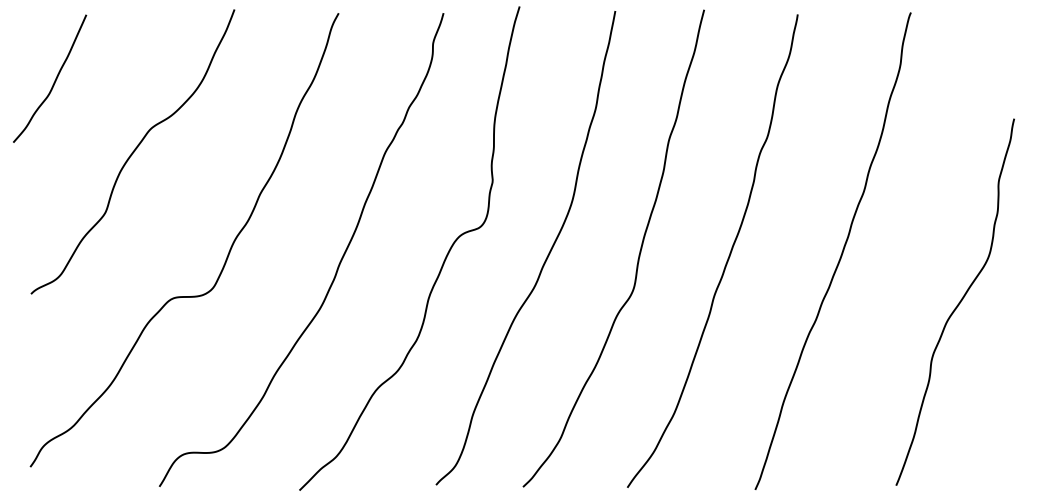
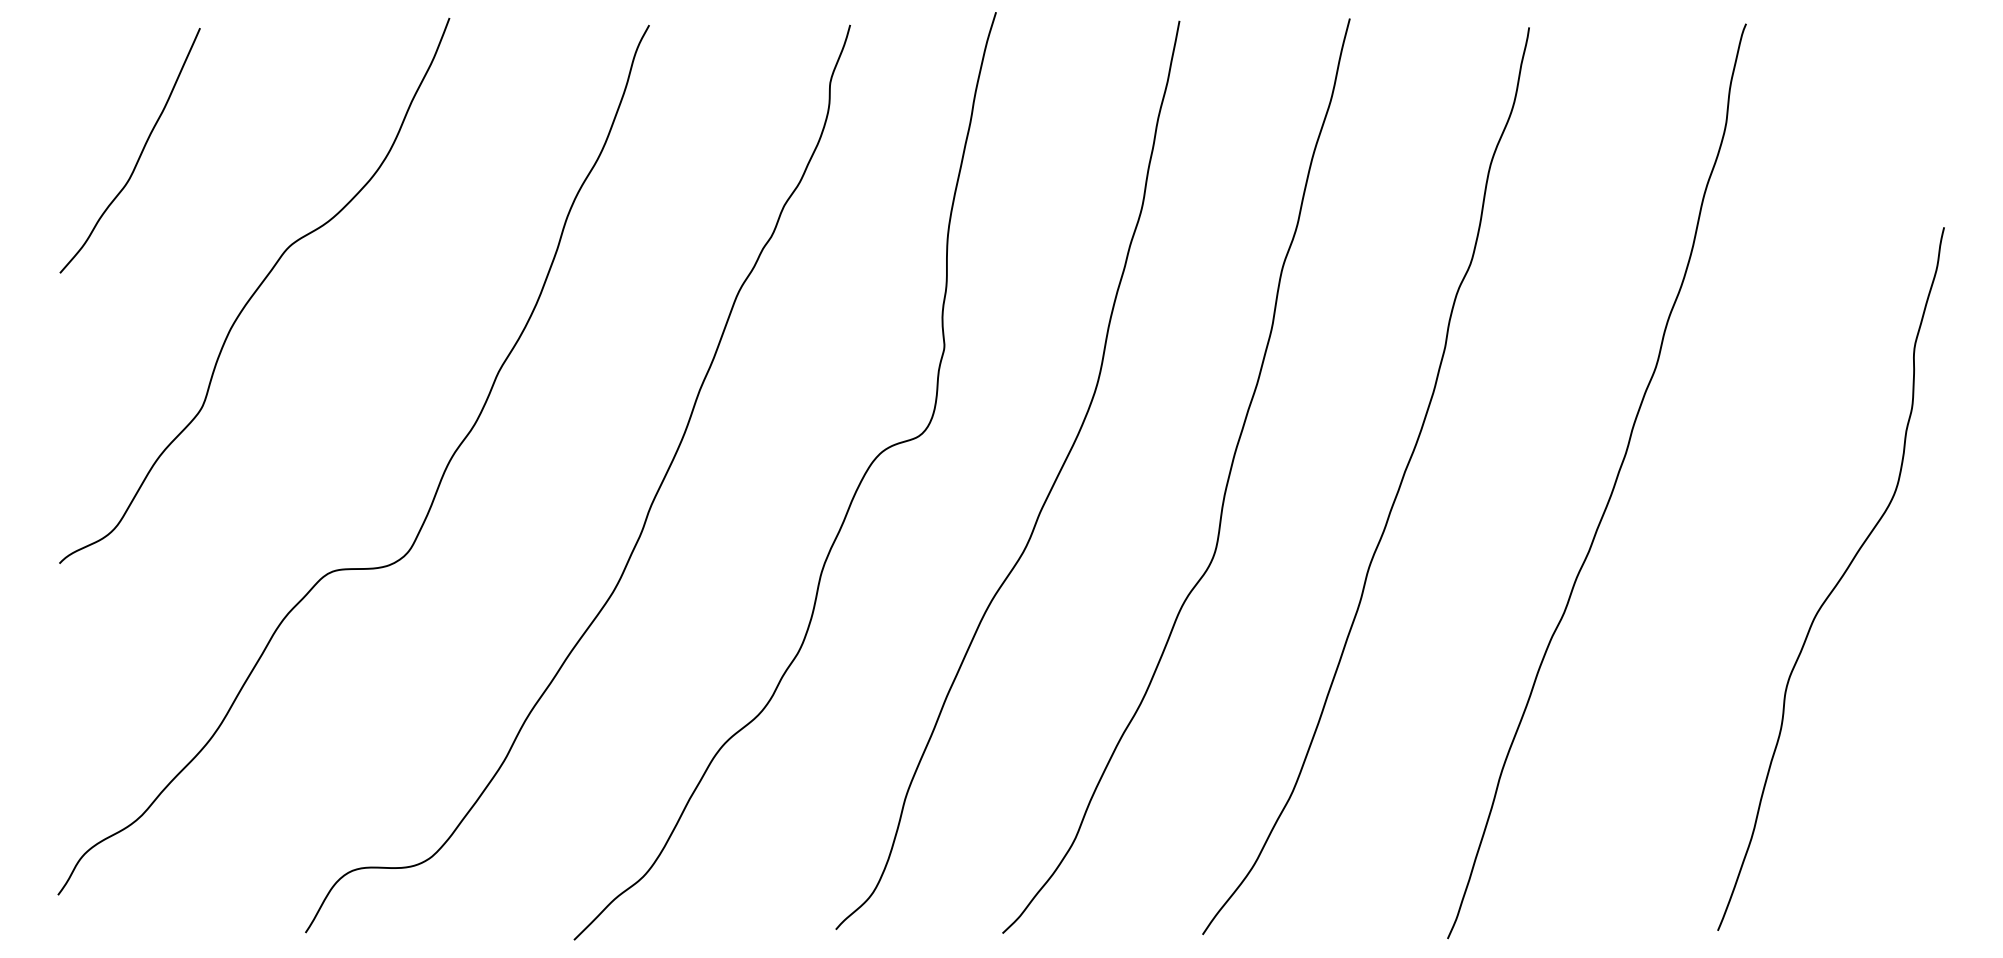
curve: (54, 80) -> (138, 154), moved

